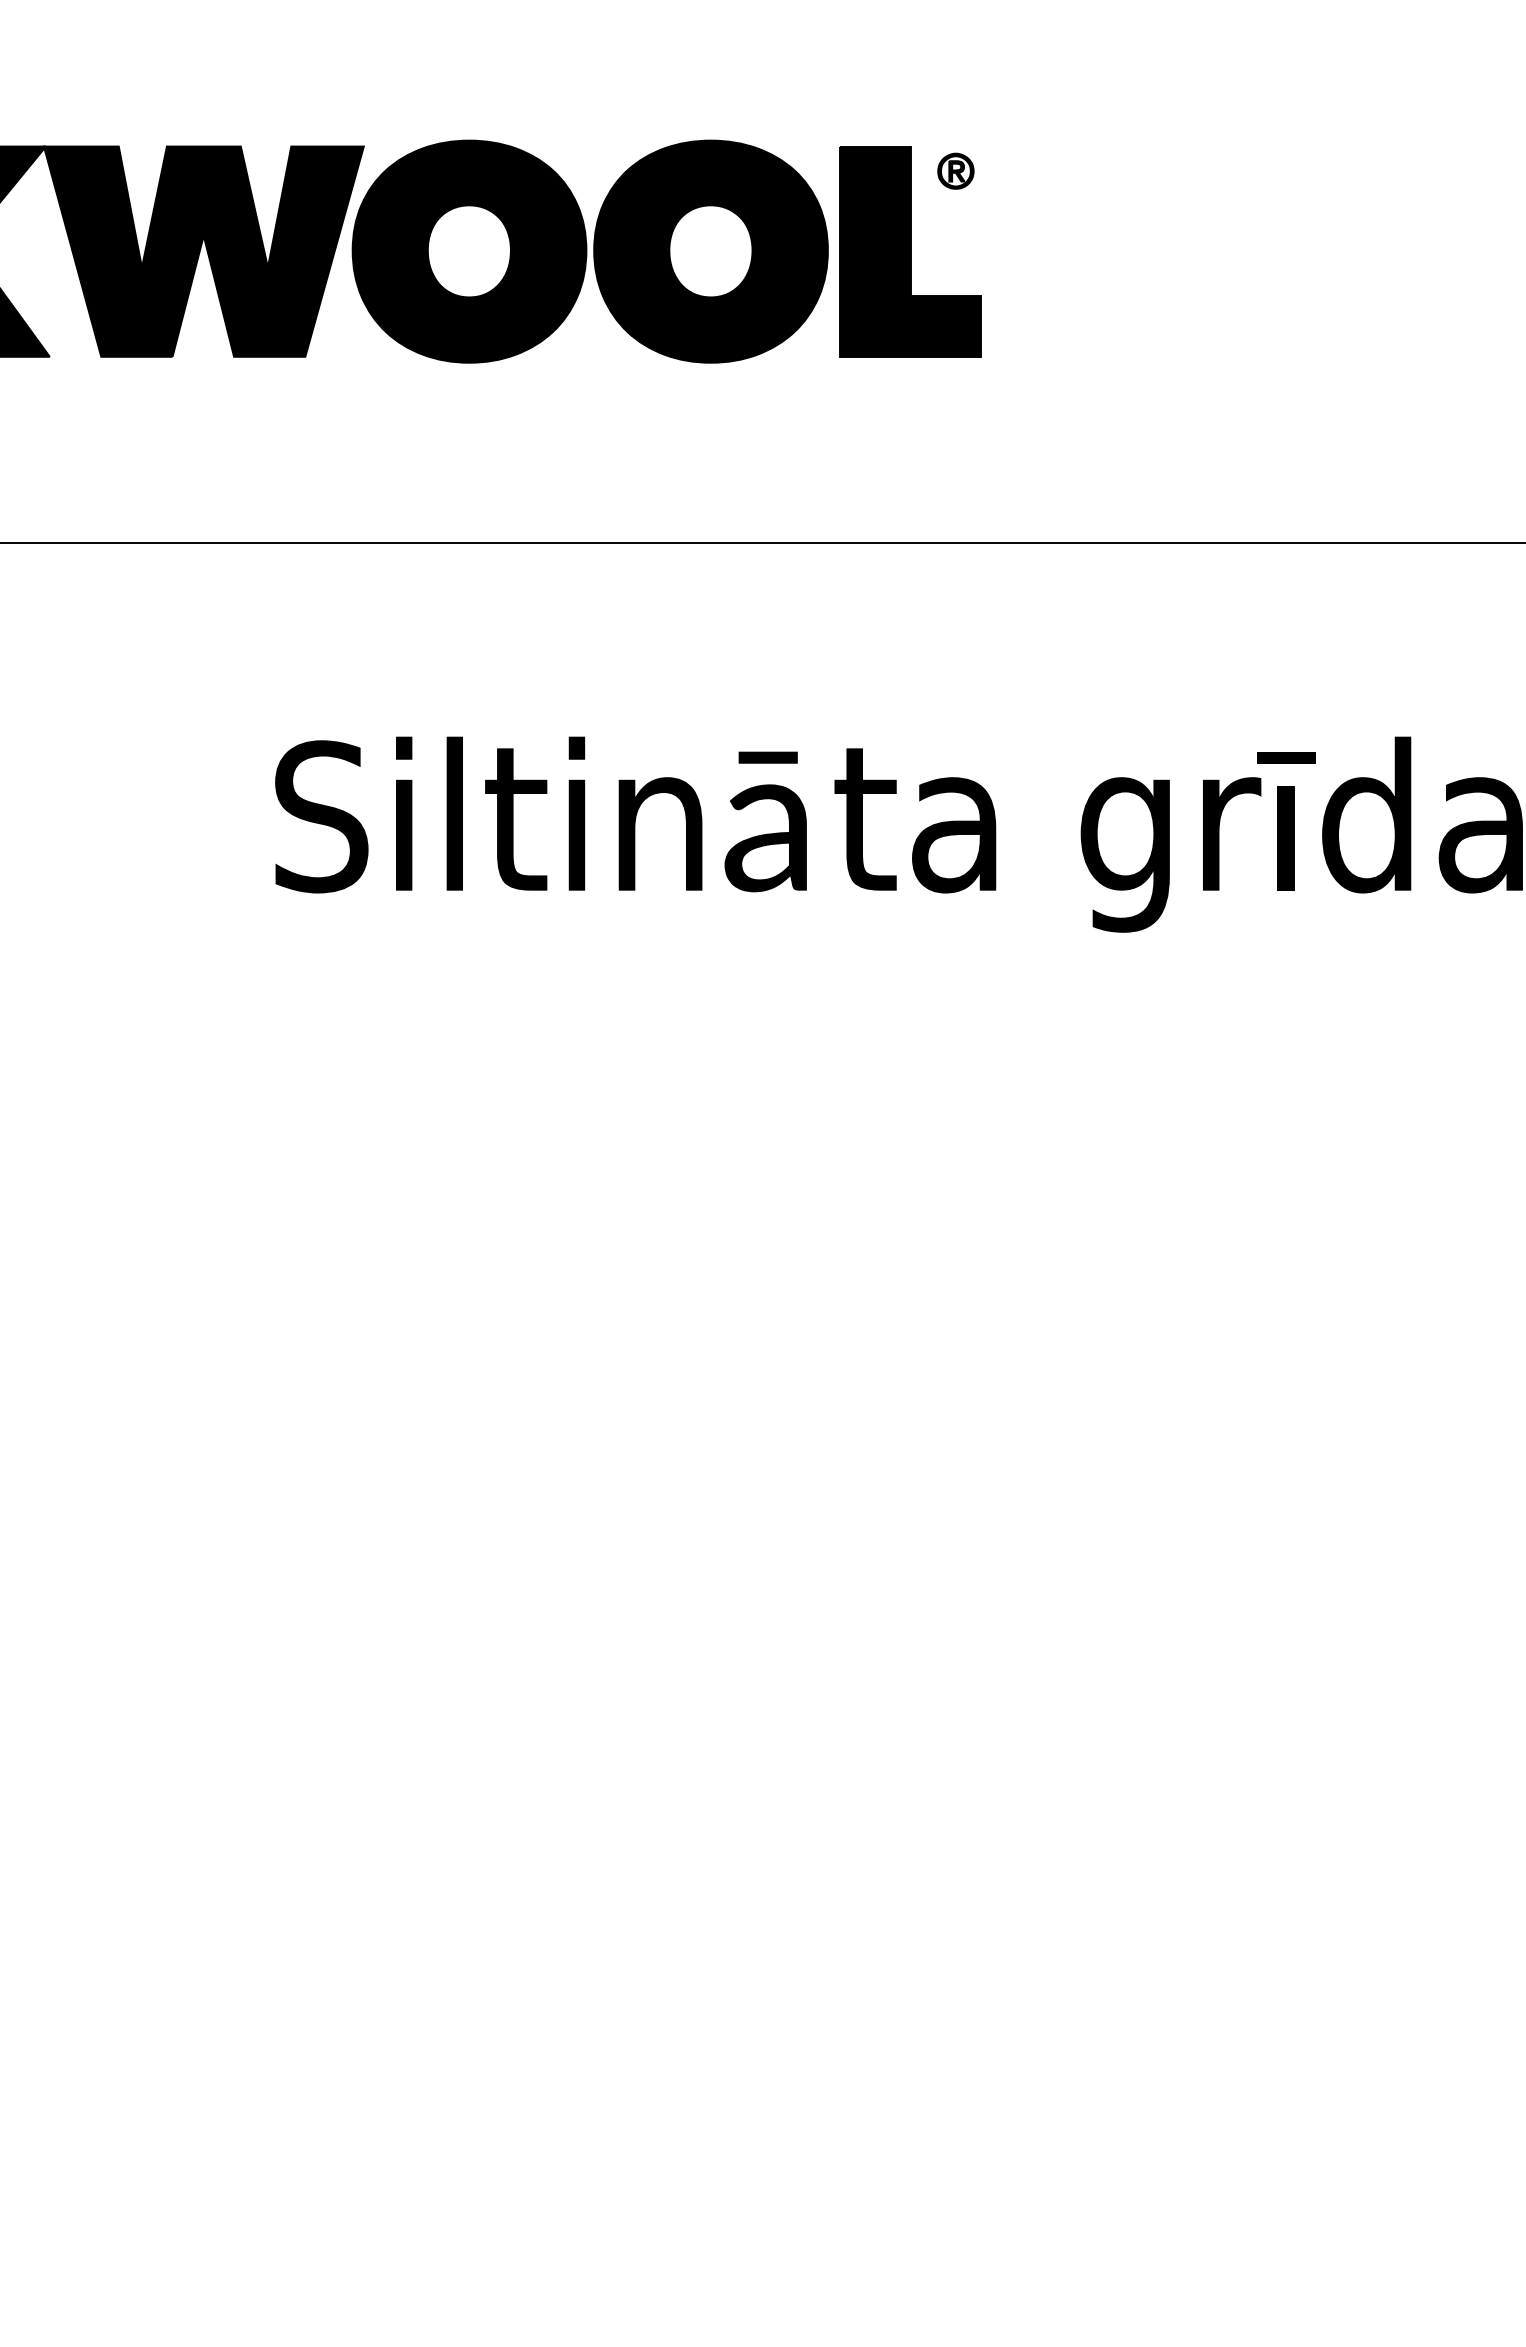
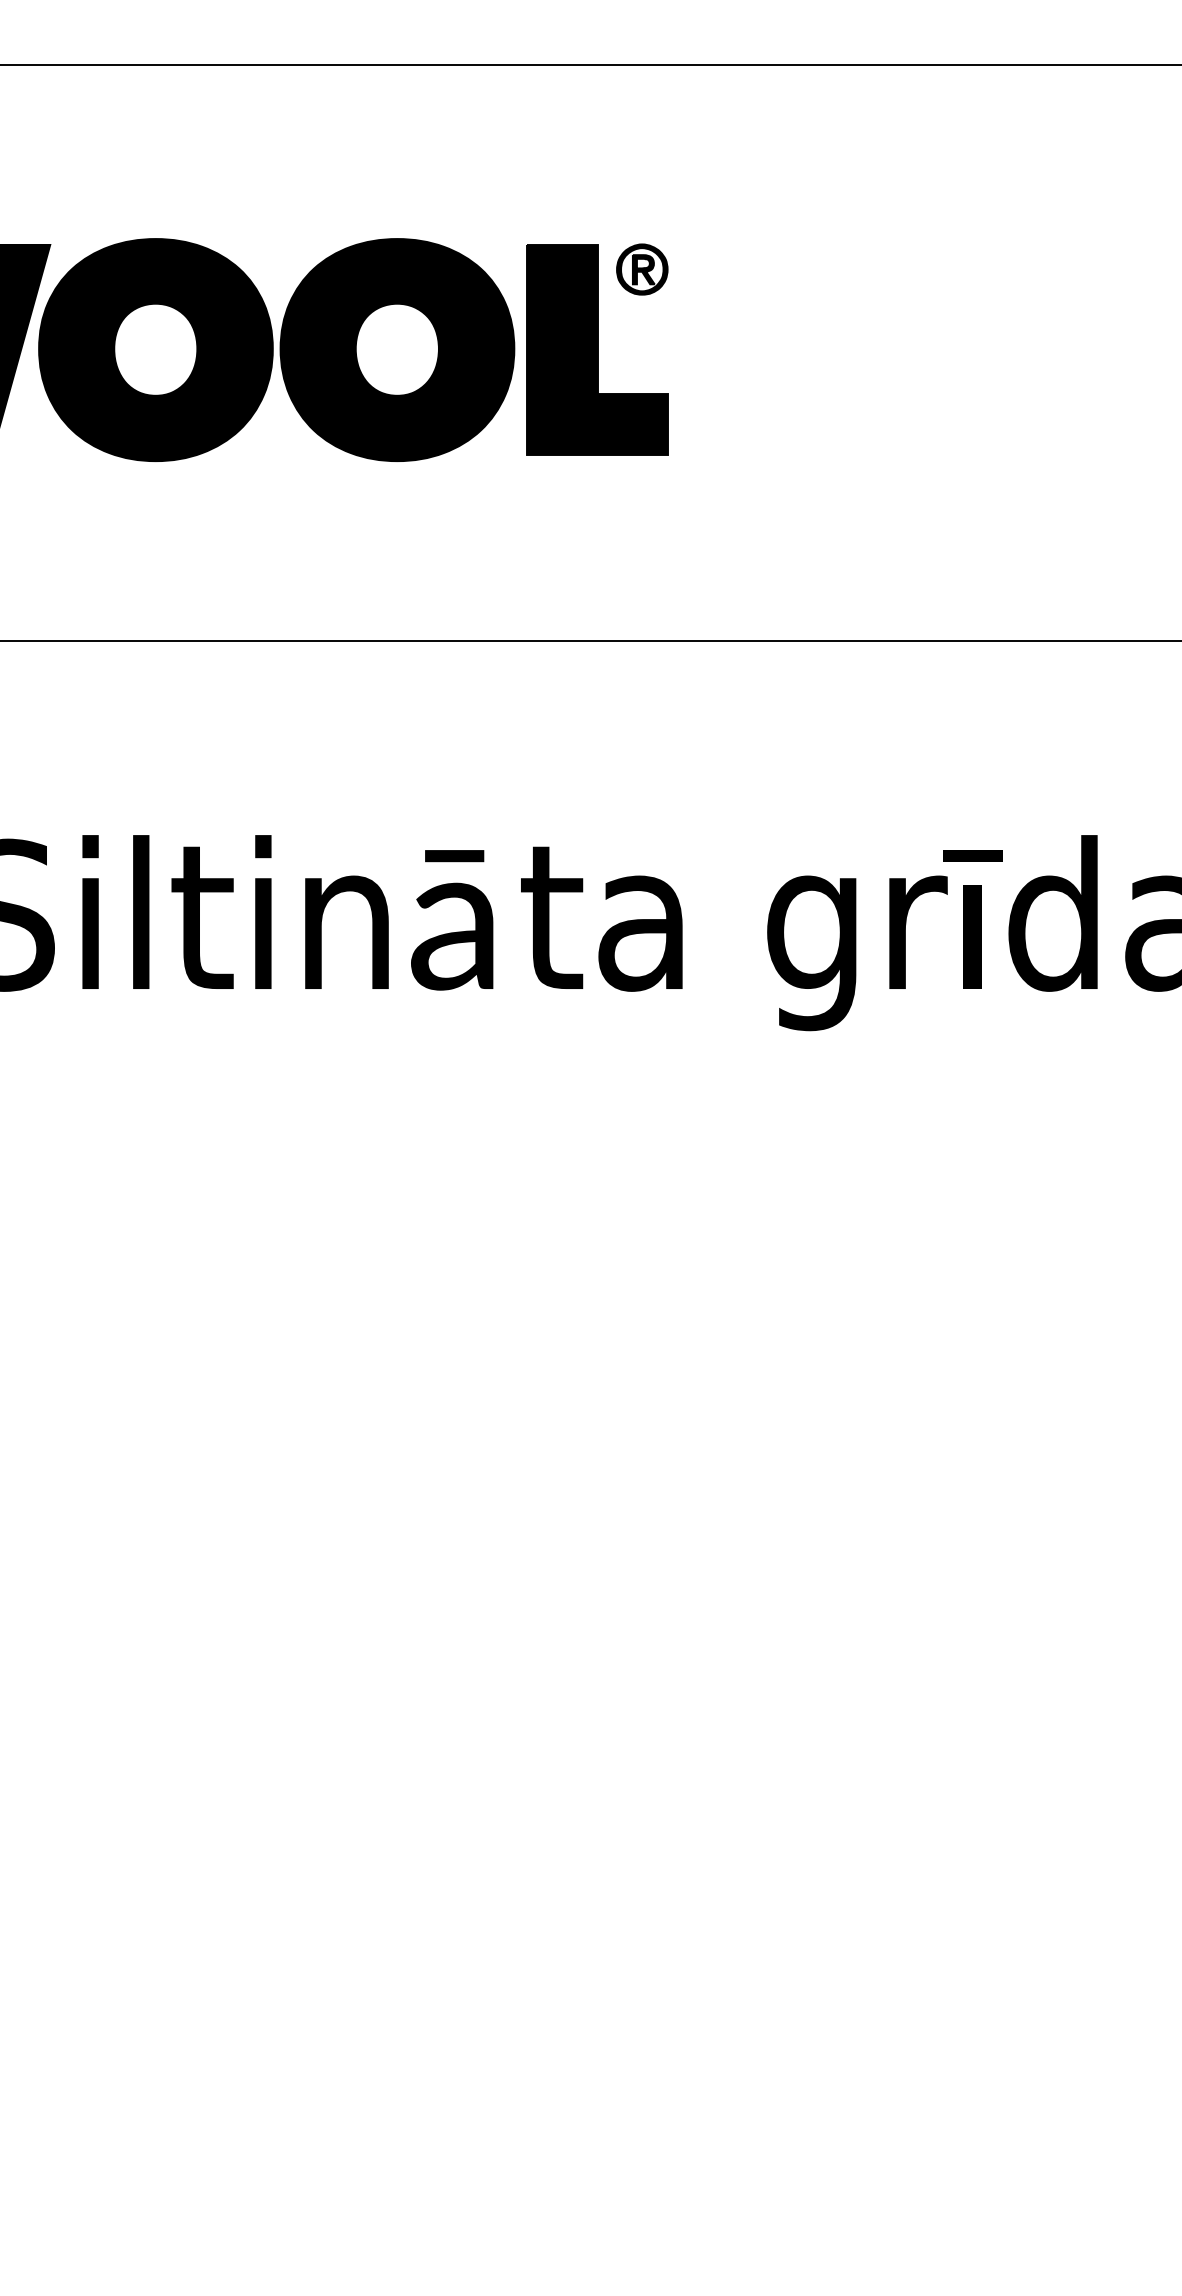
part: (955, 171) -> (641, 269), size x1.43

